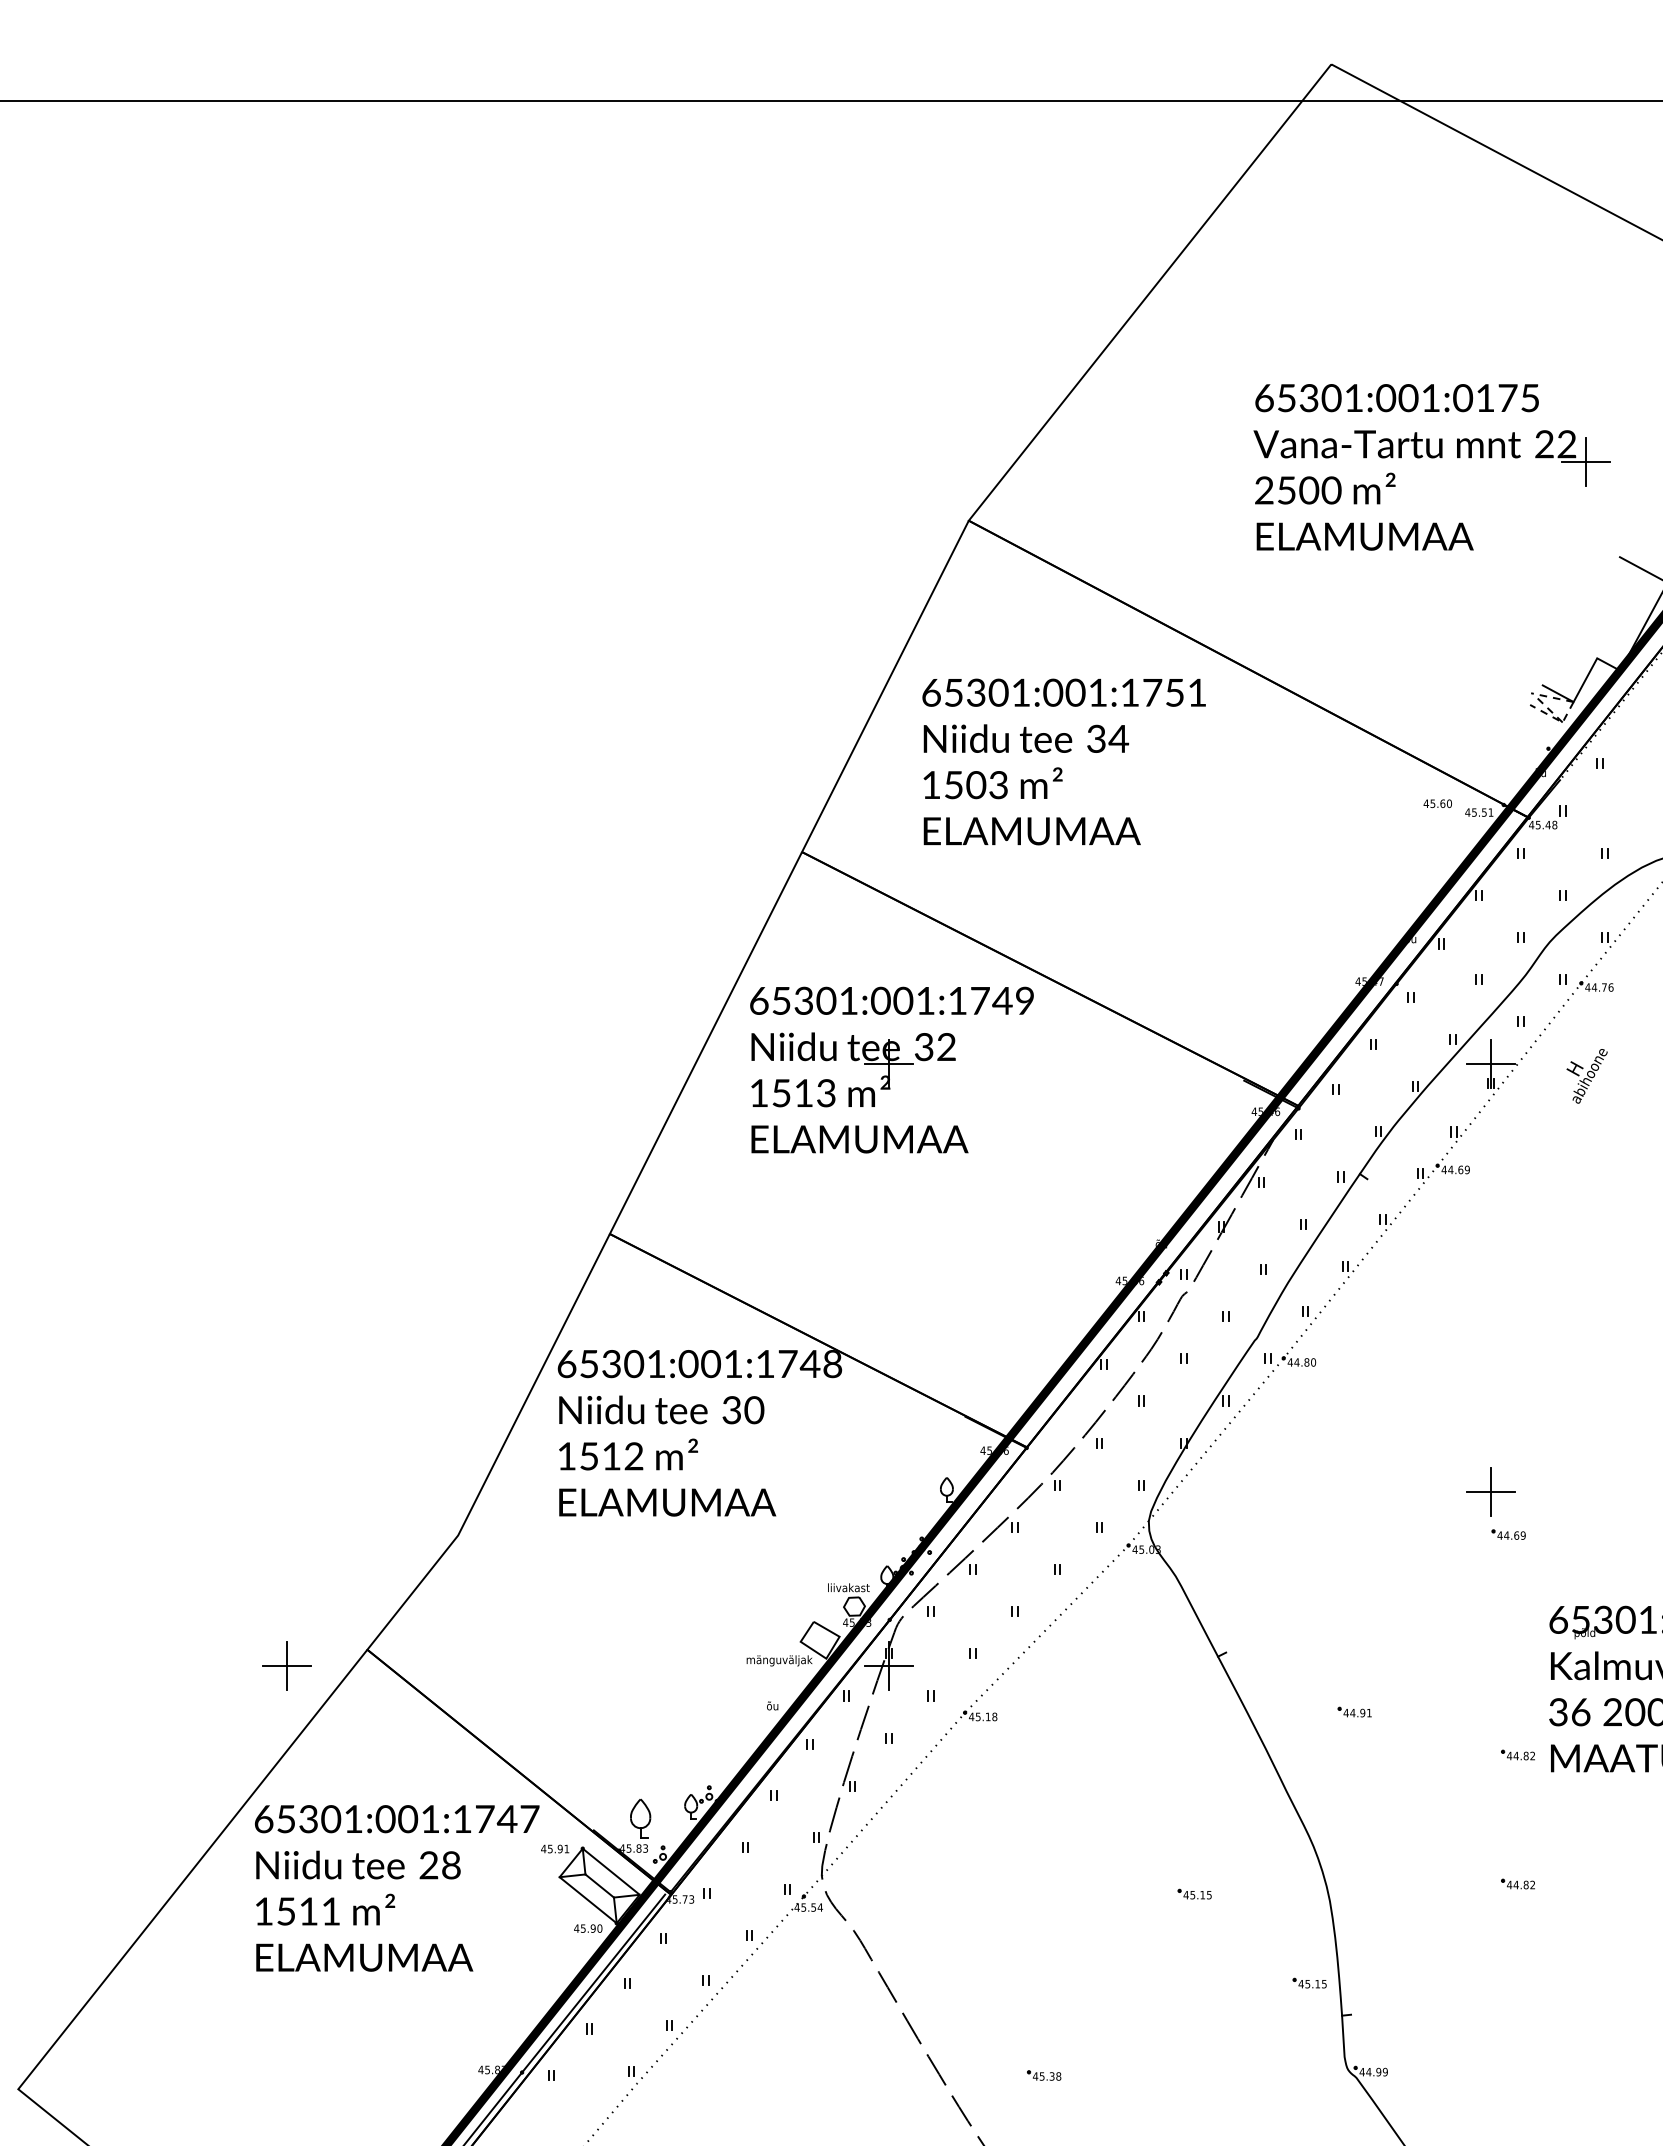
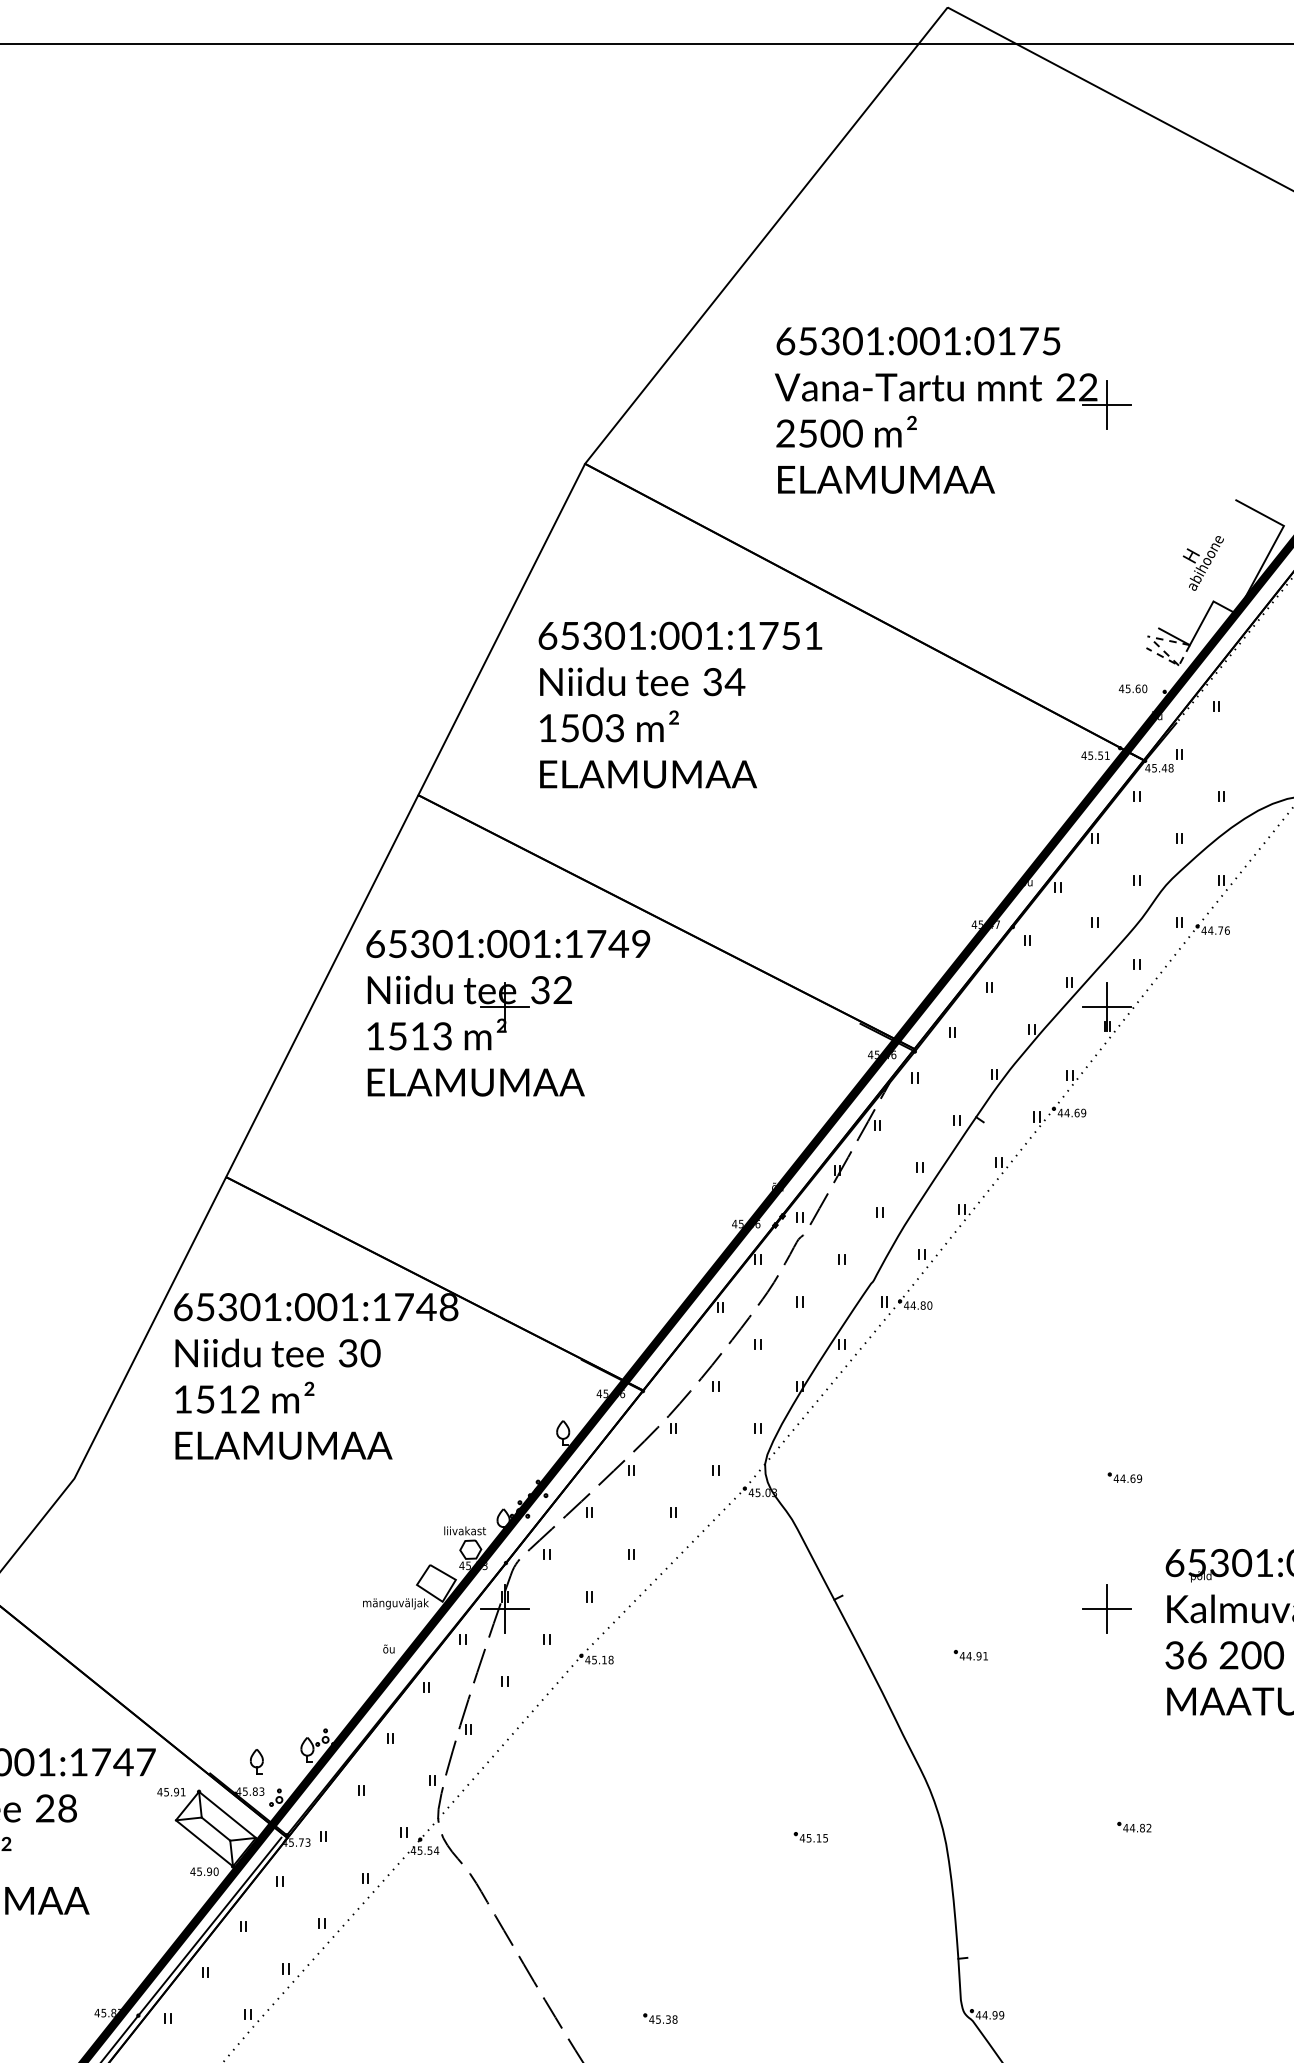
part: (1431, 458) -> (952, 401), moved
text: (1437, 803) -> (1132, 688), moved
text: (1586, 1076) -> (1202, 563), moved
part: (1490, 1491) -> (1106, 1608), moved
part: (1517, 1754) -> (1133, 1697), removed
part: (640, 1817) -> (256, 1760), size x0.62
part: (1309, 1982) -> (925, 1925), removed

